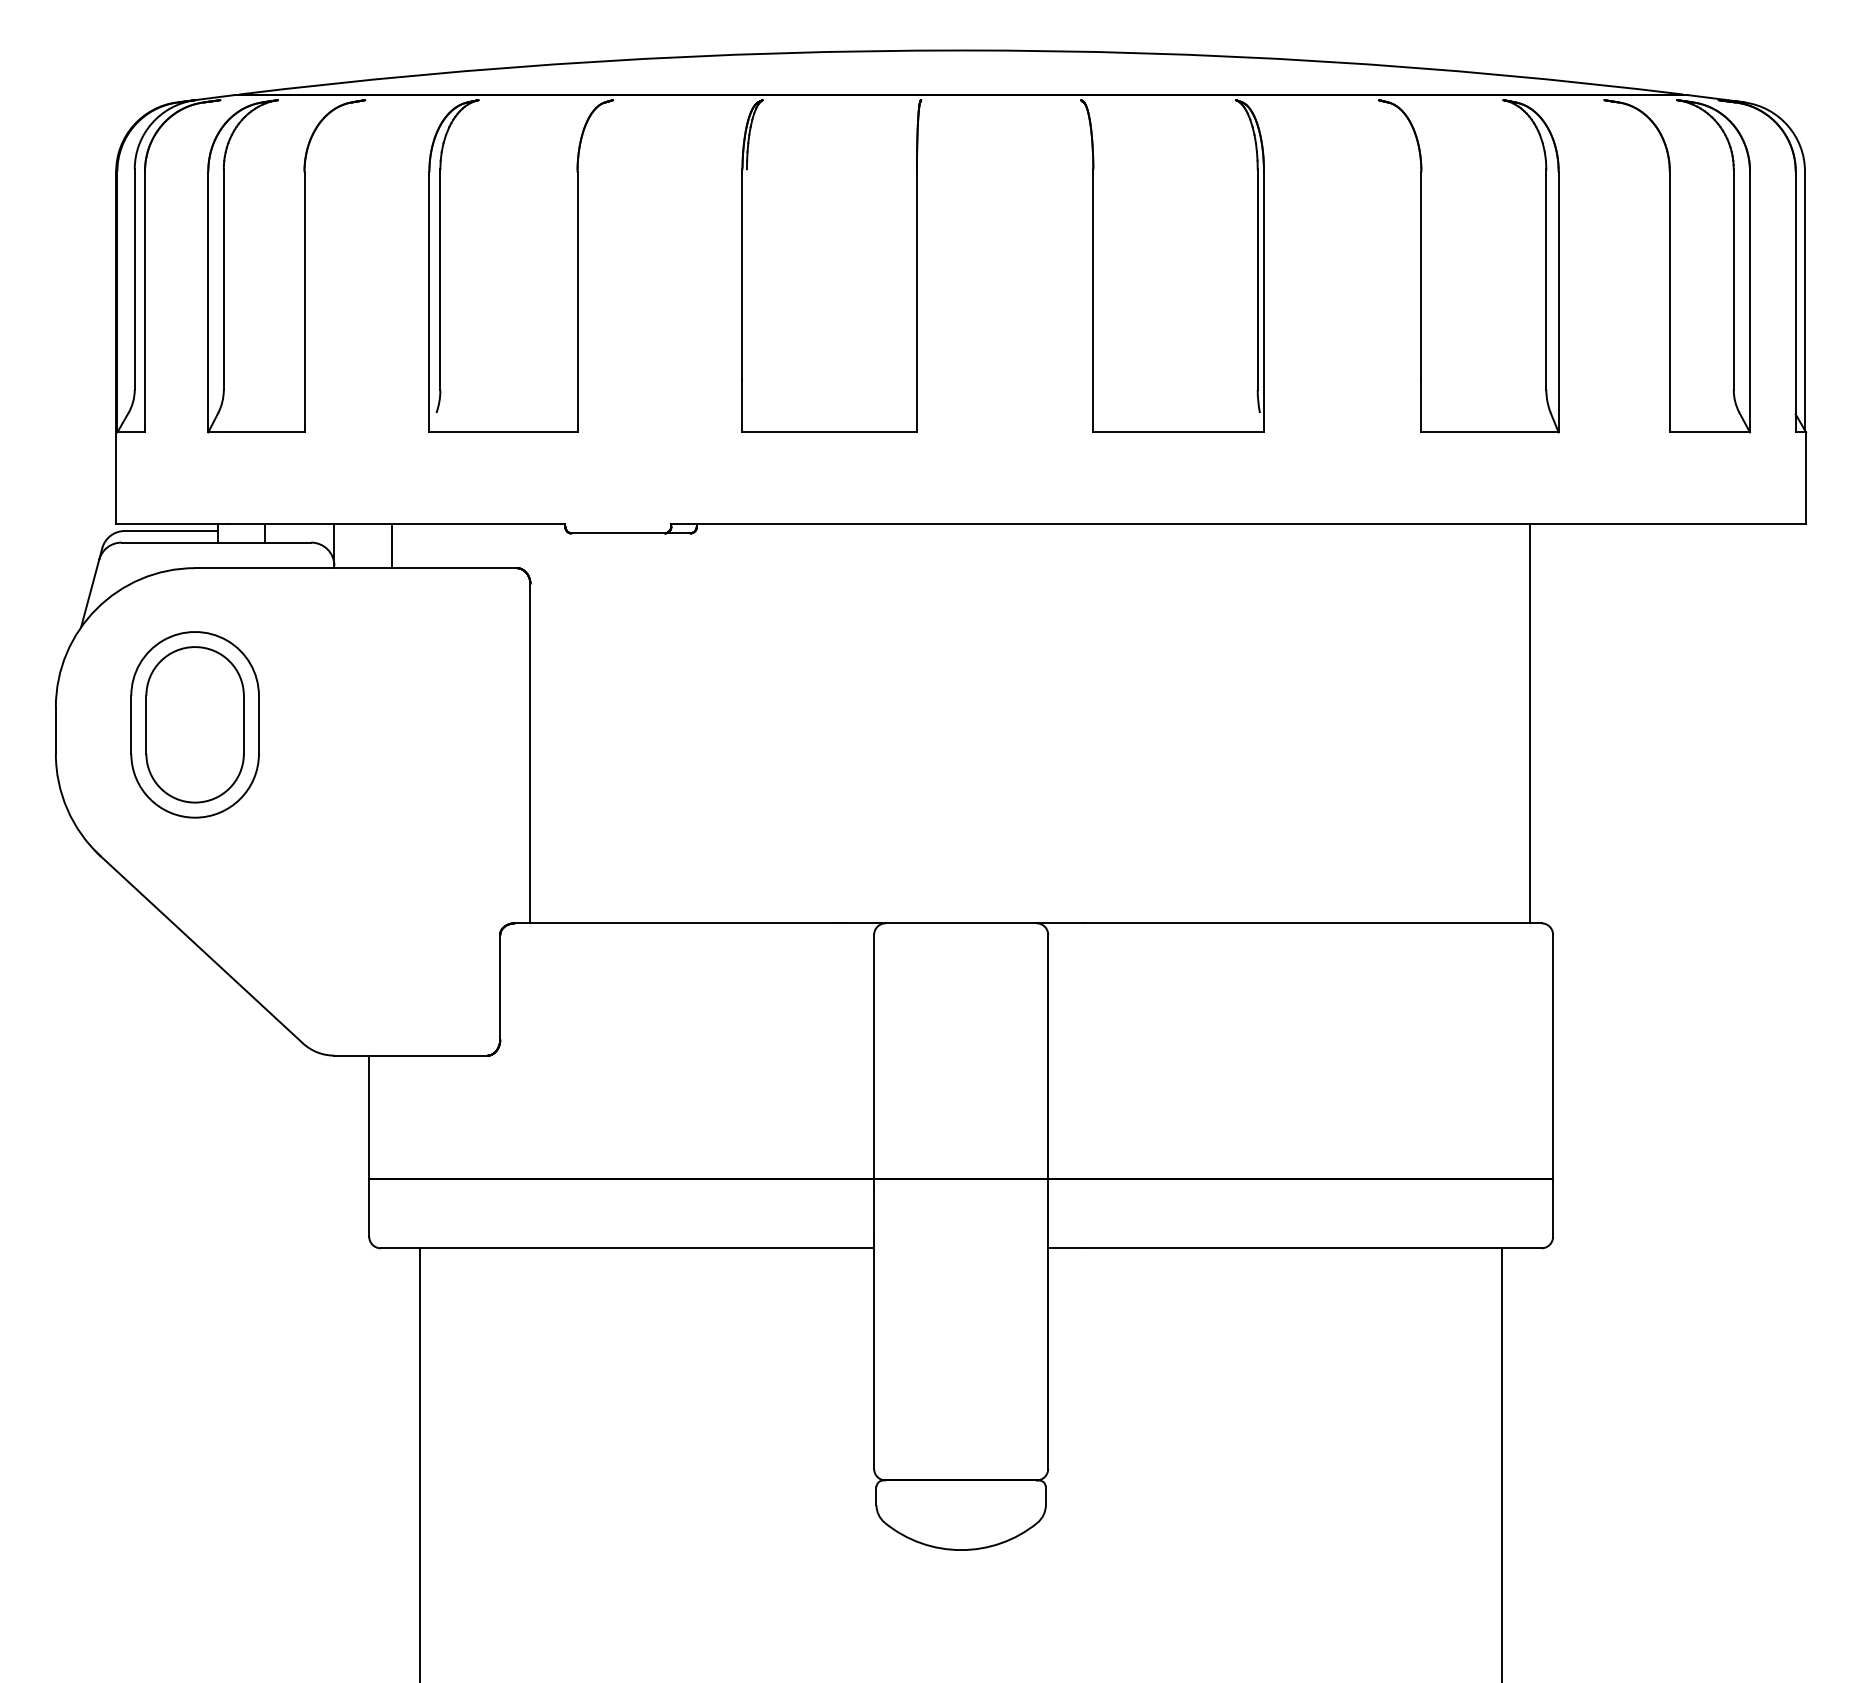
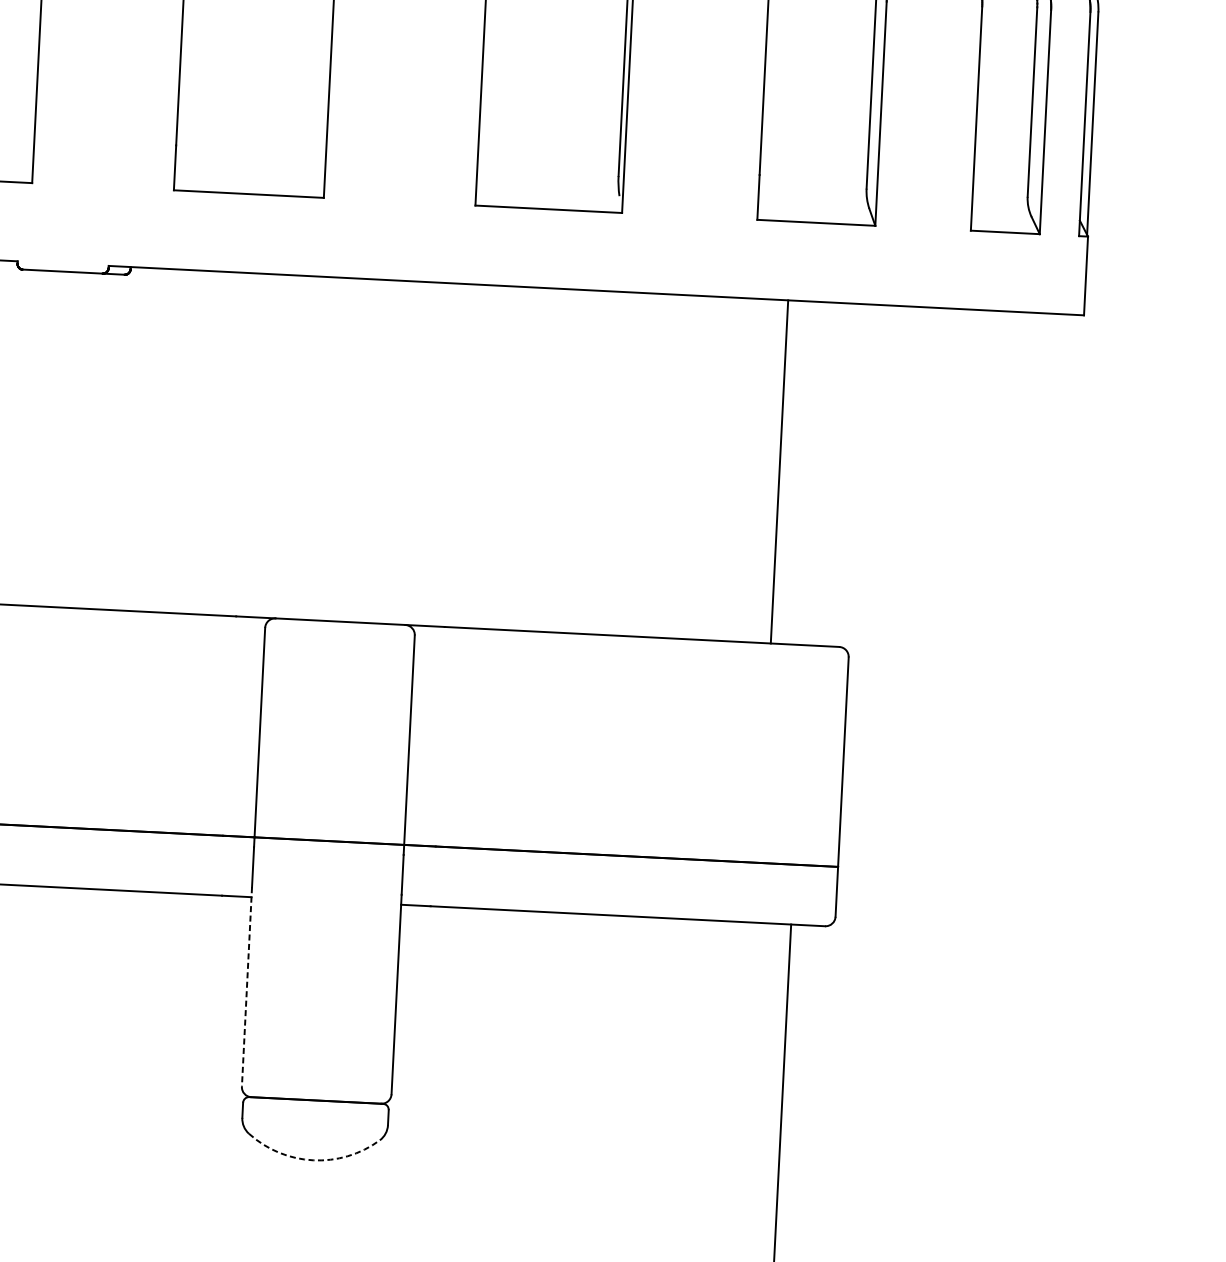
line: (1529, 723) -> (779, 471), moved
line: (874, 1353) -> (247, 987), solid -> dashed
arc: (961, 1550) -> (313, 1160), solid -> dashed

